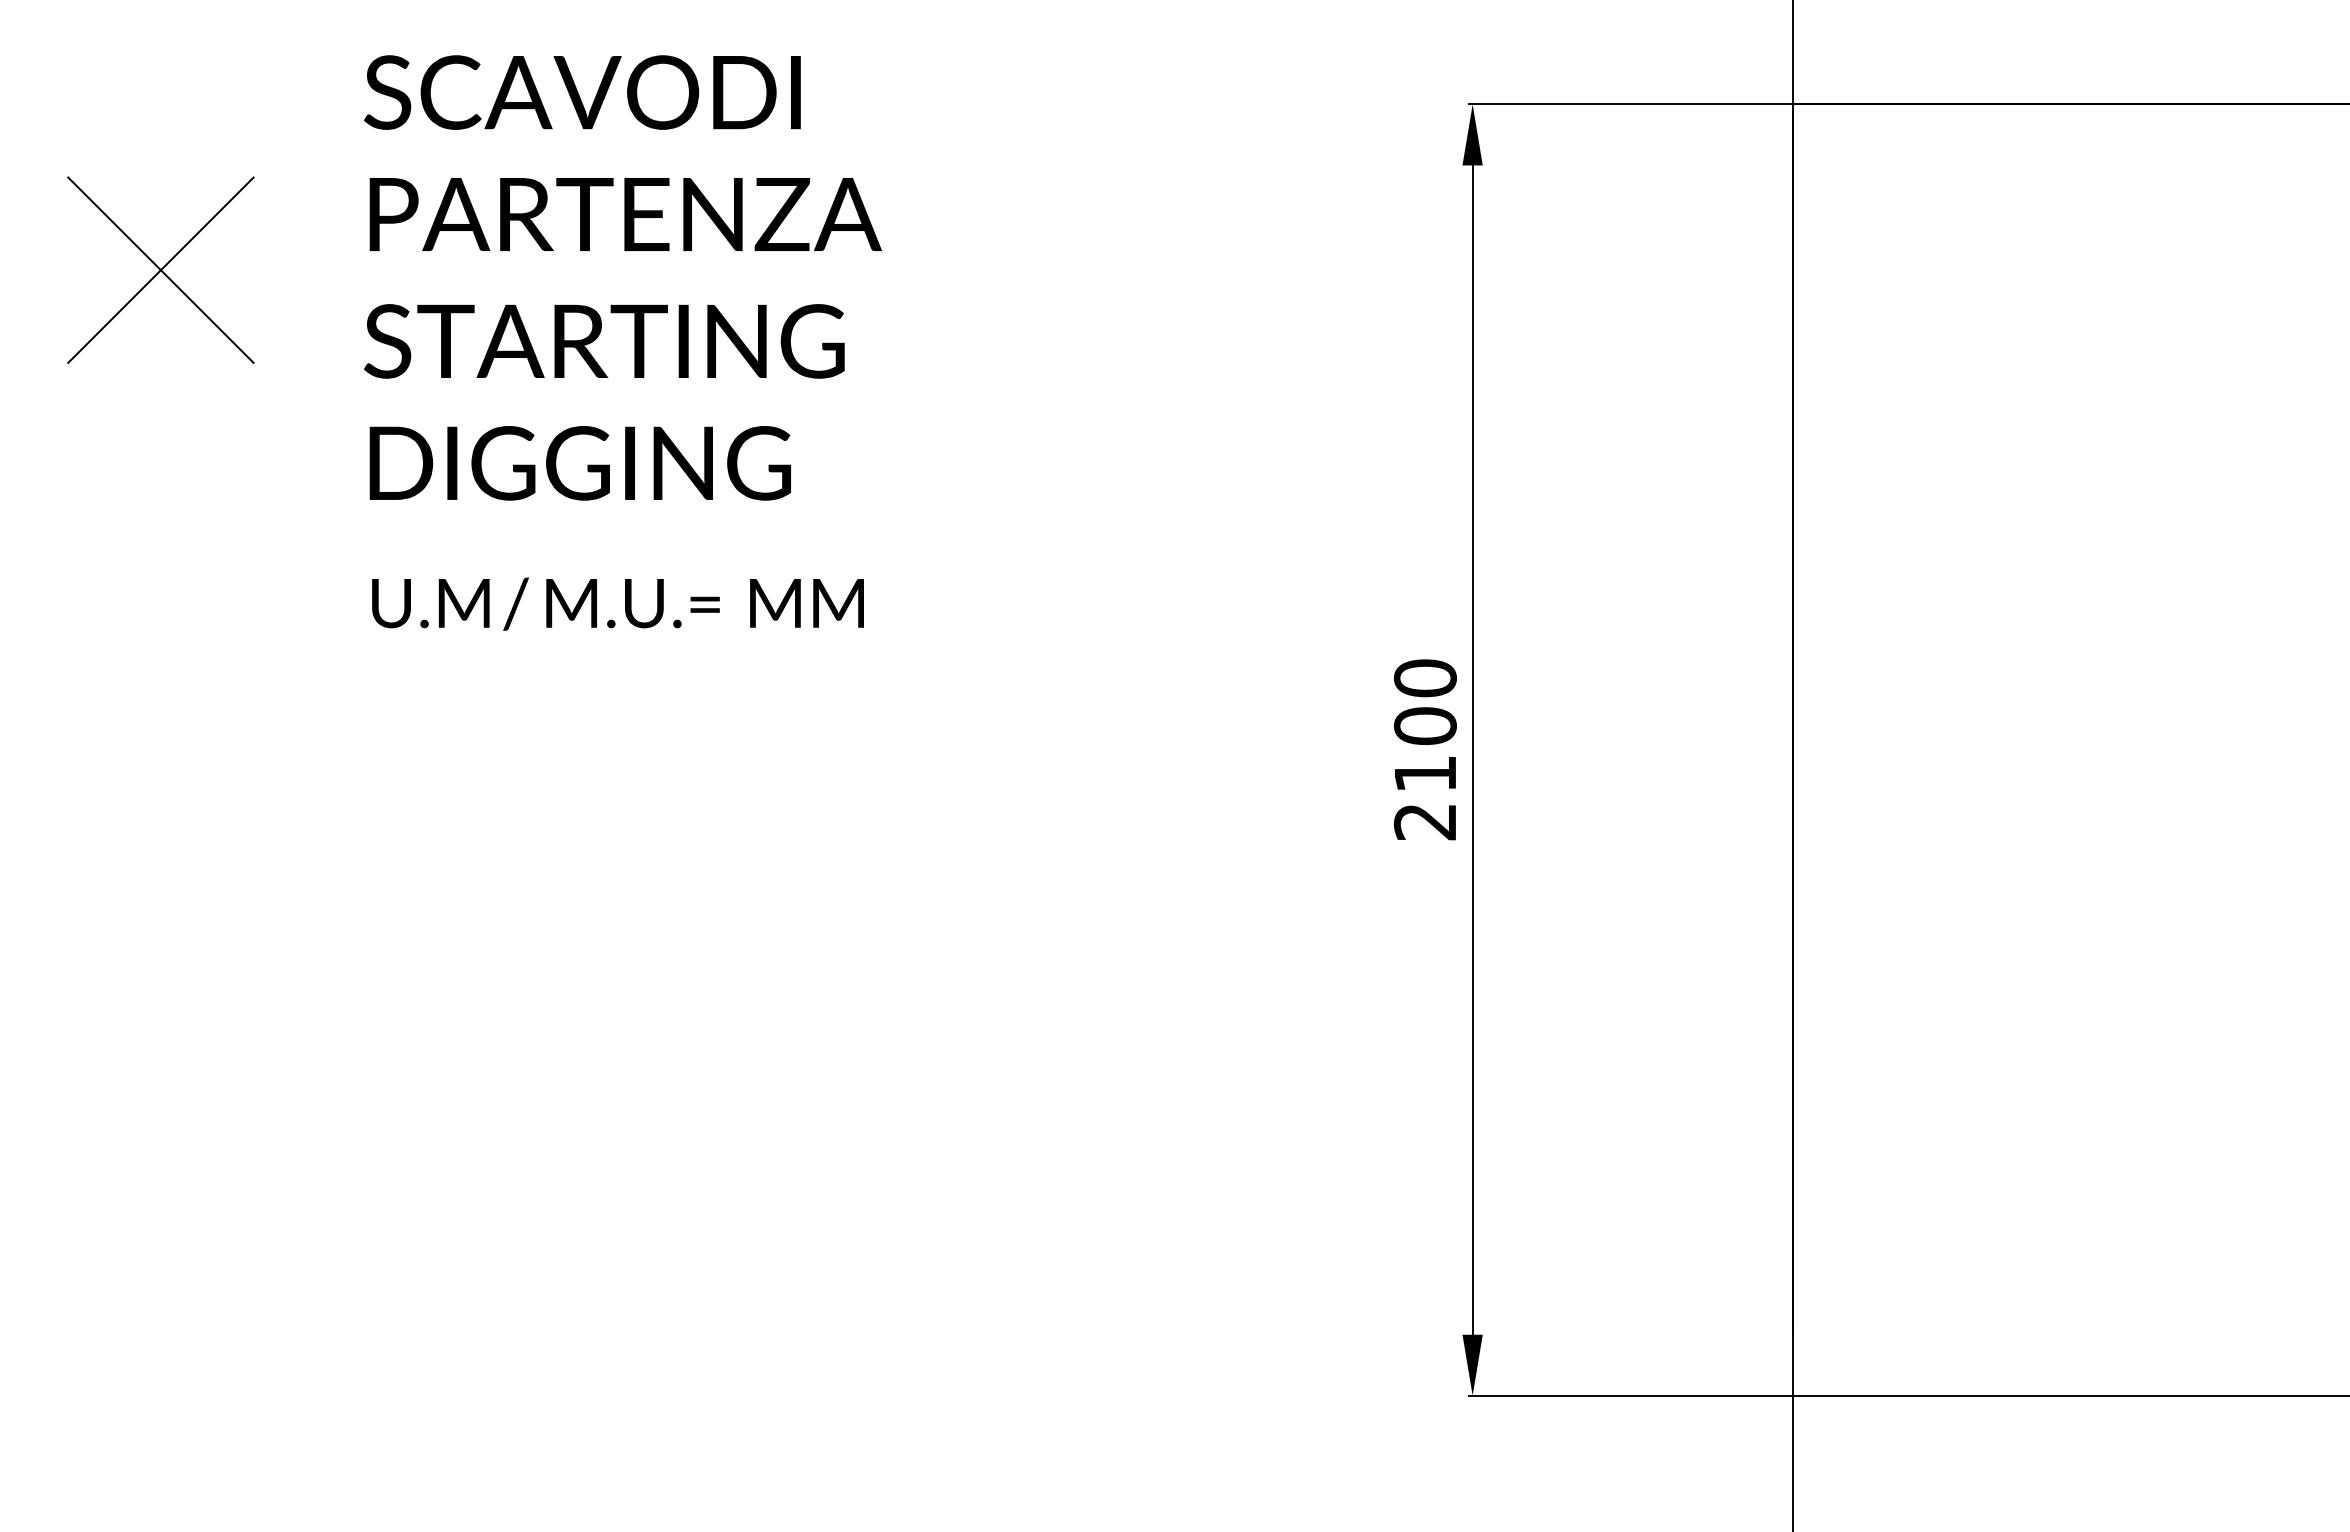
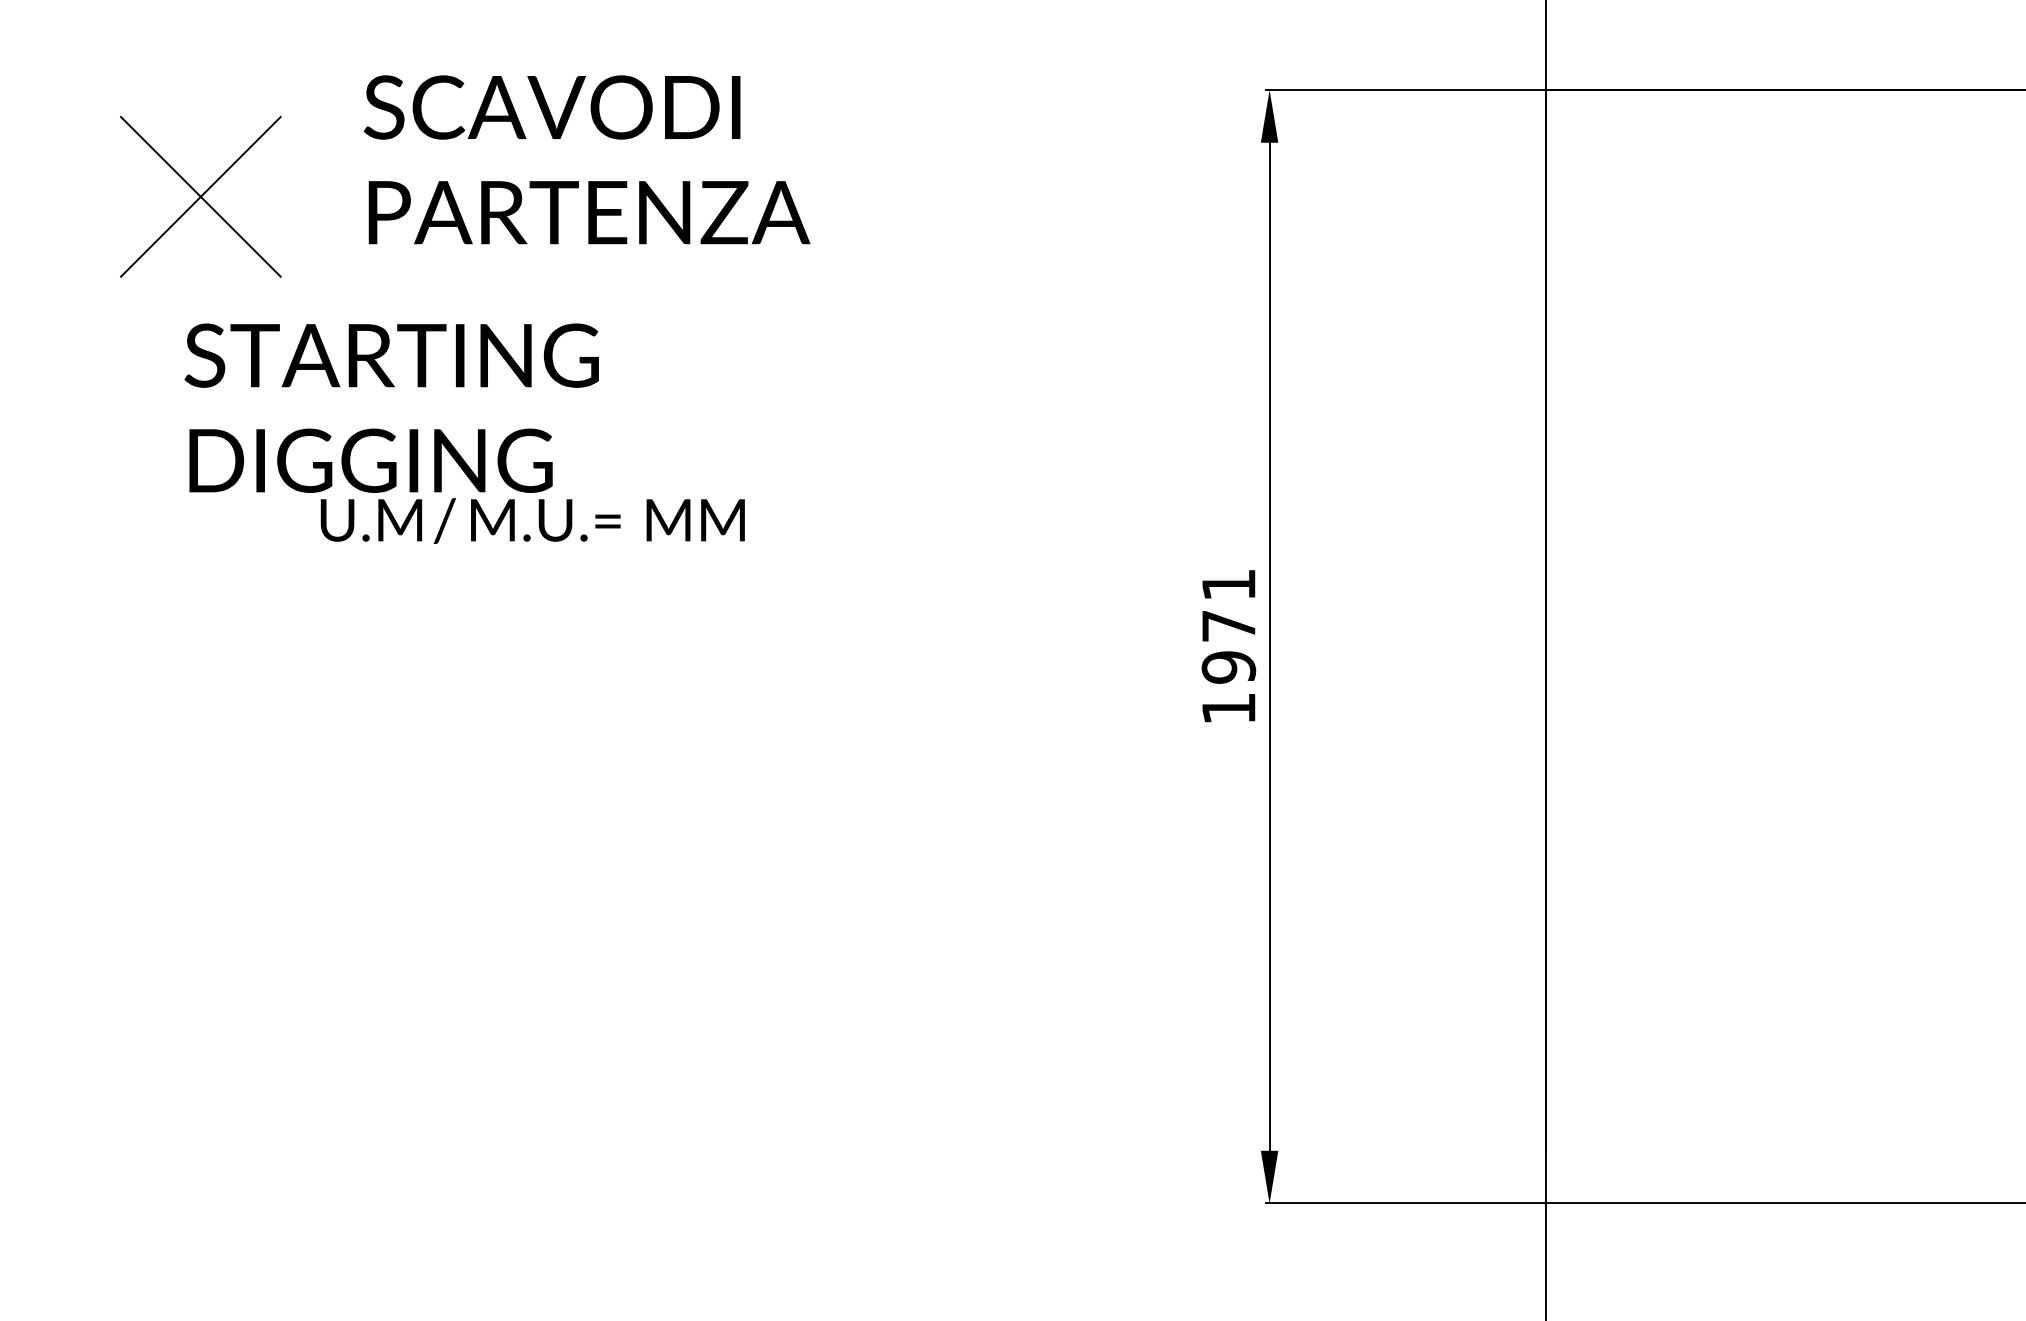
text: (622, 152) -> (586, 159), moved
part: (160, 269) -> (200, 196), moved
text: (604, 402) -> (391, 408), moved
text: (1424, 749) -> (1228, 646), 2100 -> 1971

